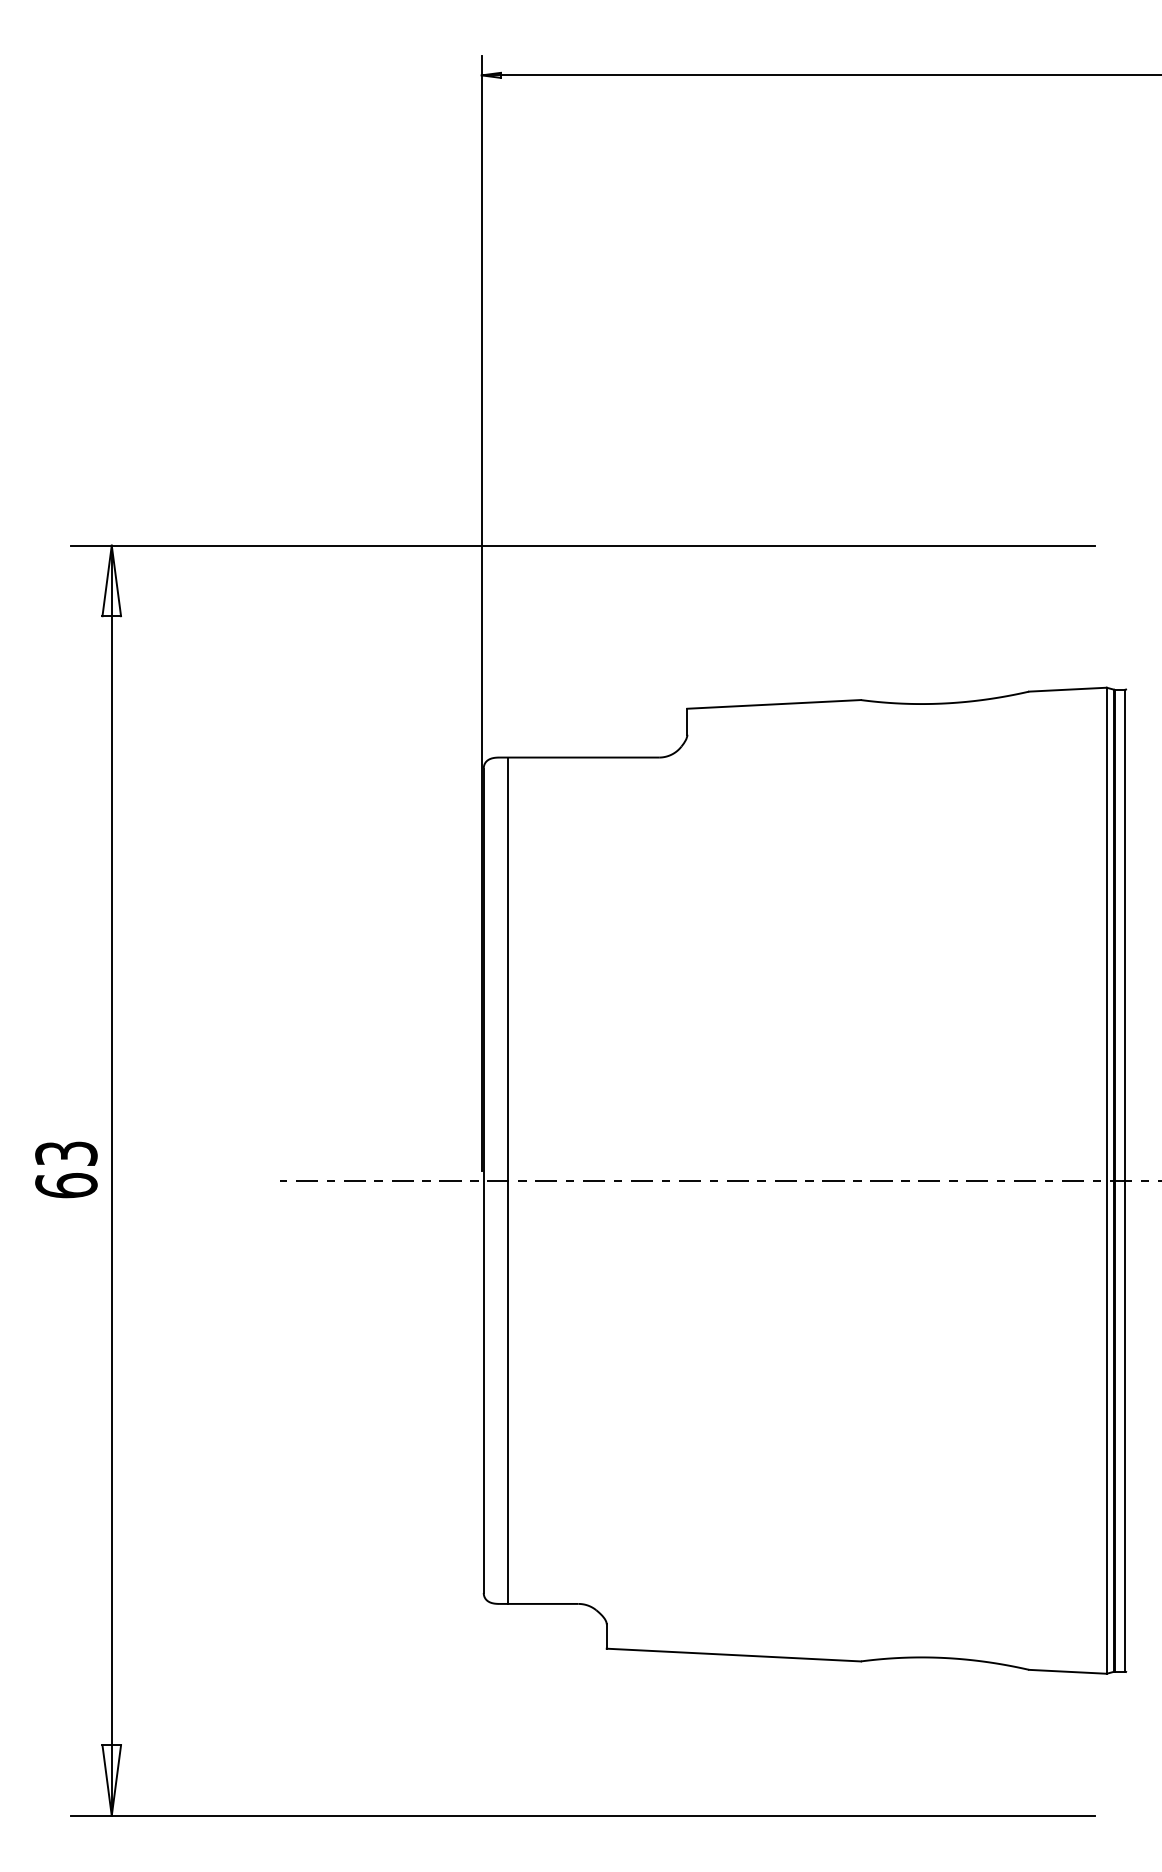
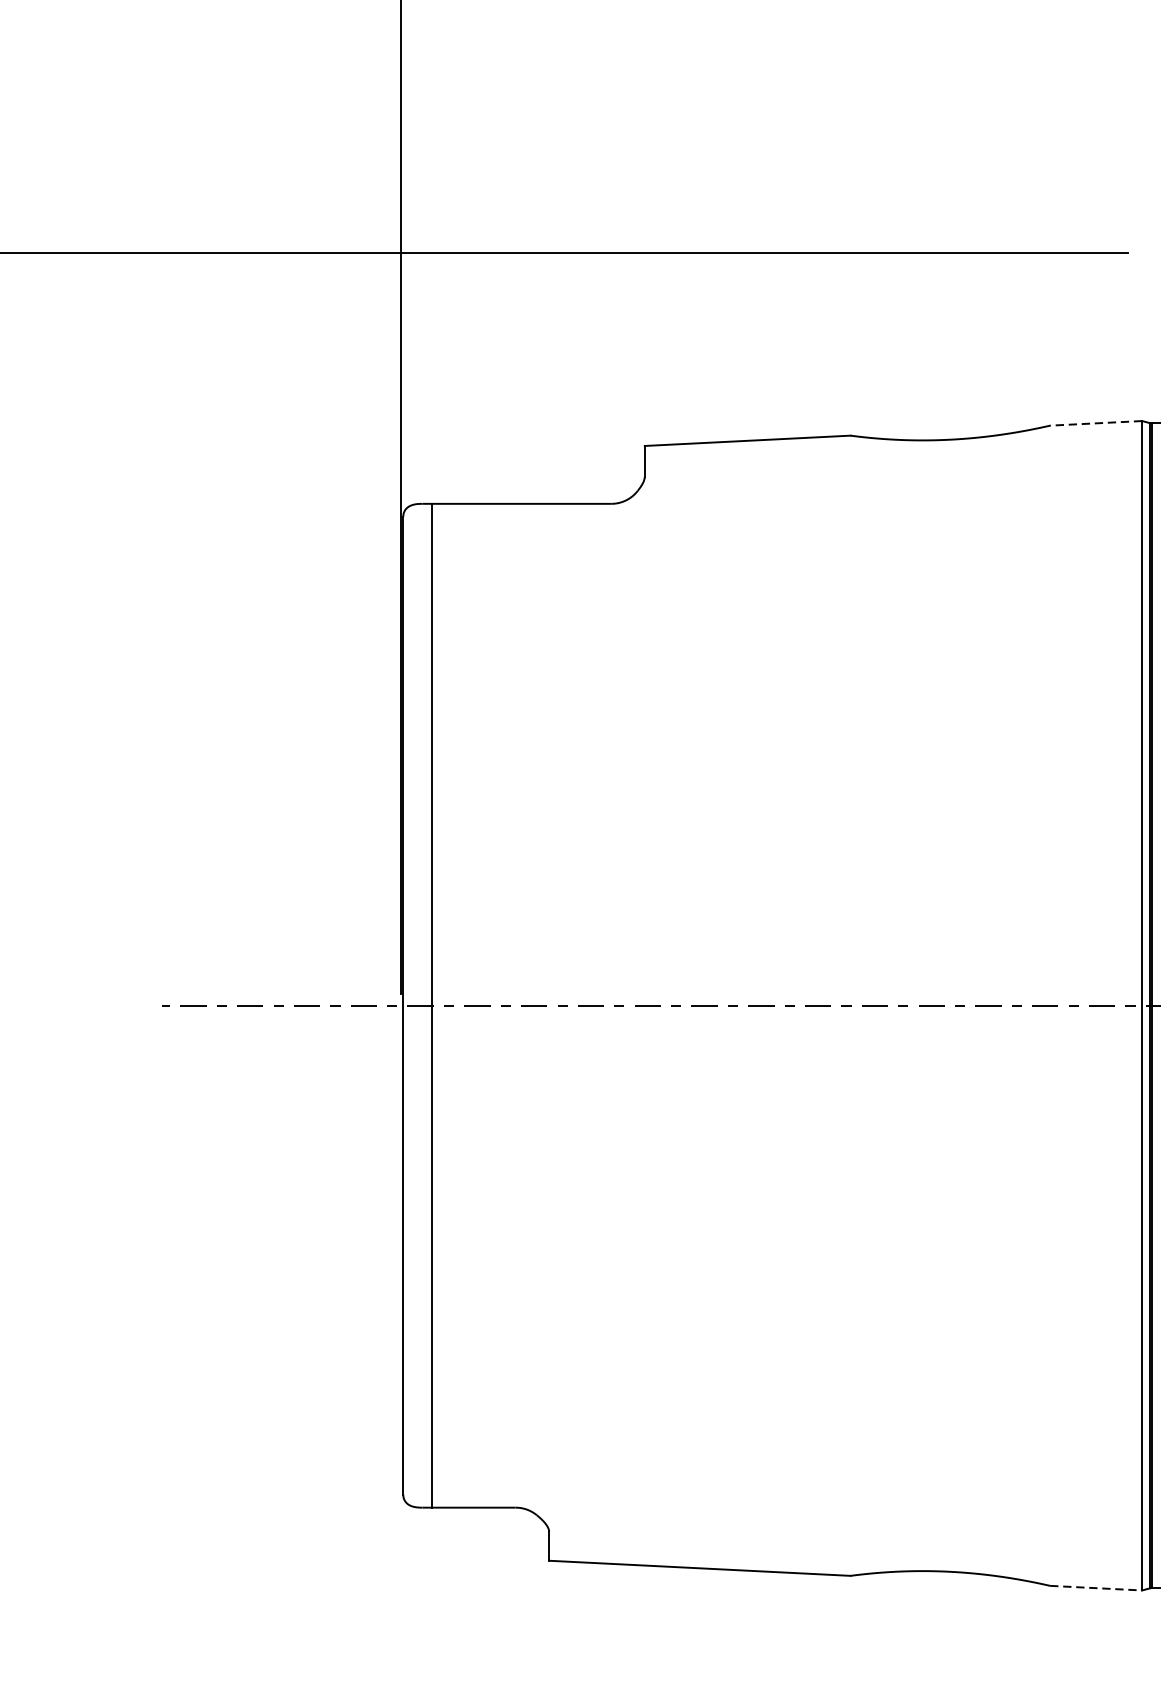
line: (1067, 689) -> (1095, 423), solid -> dashed
line: (1067, 1671) -> (1095, 1587), solid -> dashed

